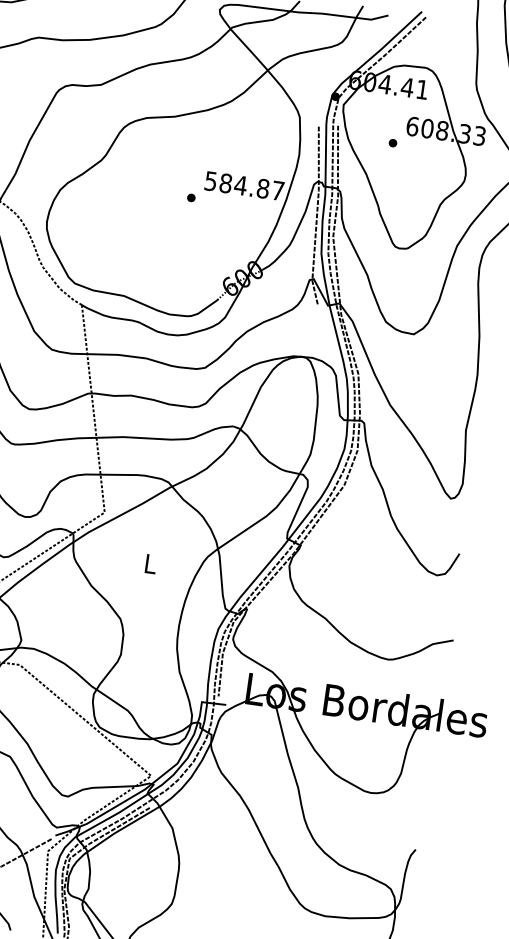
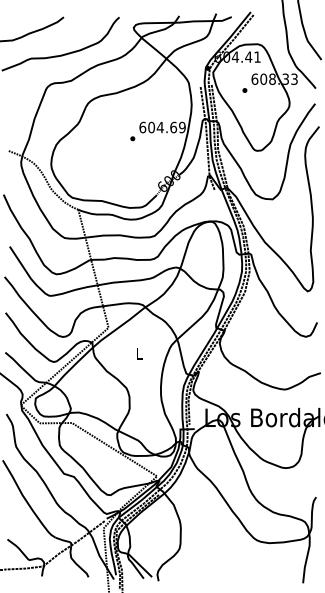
text: (244, 185) -> (162, 127), 584.87 -> 604.69

